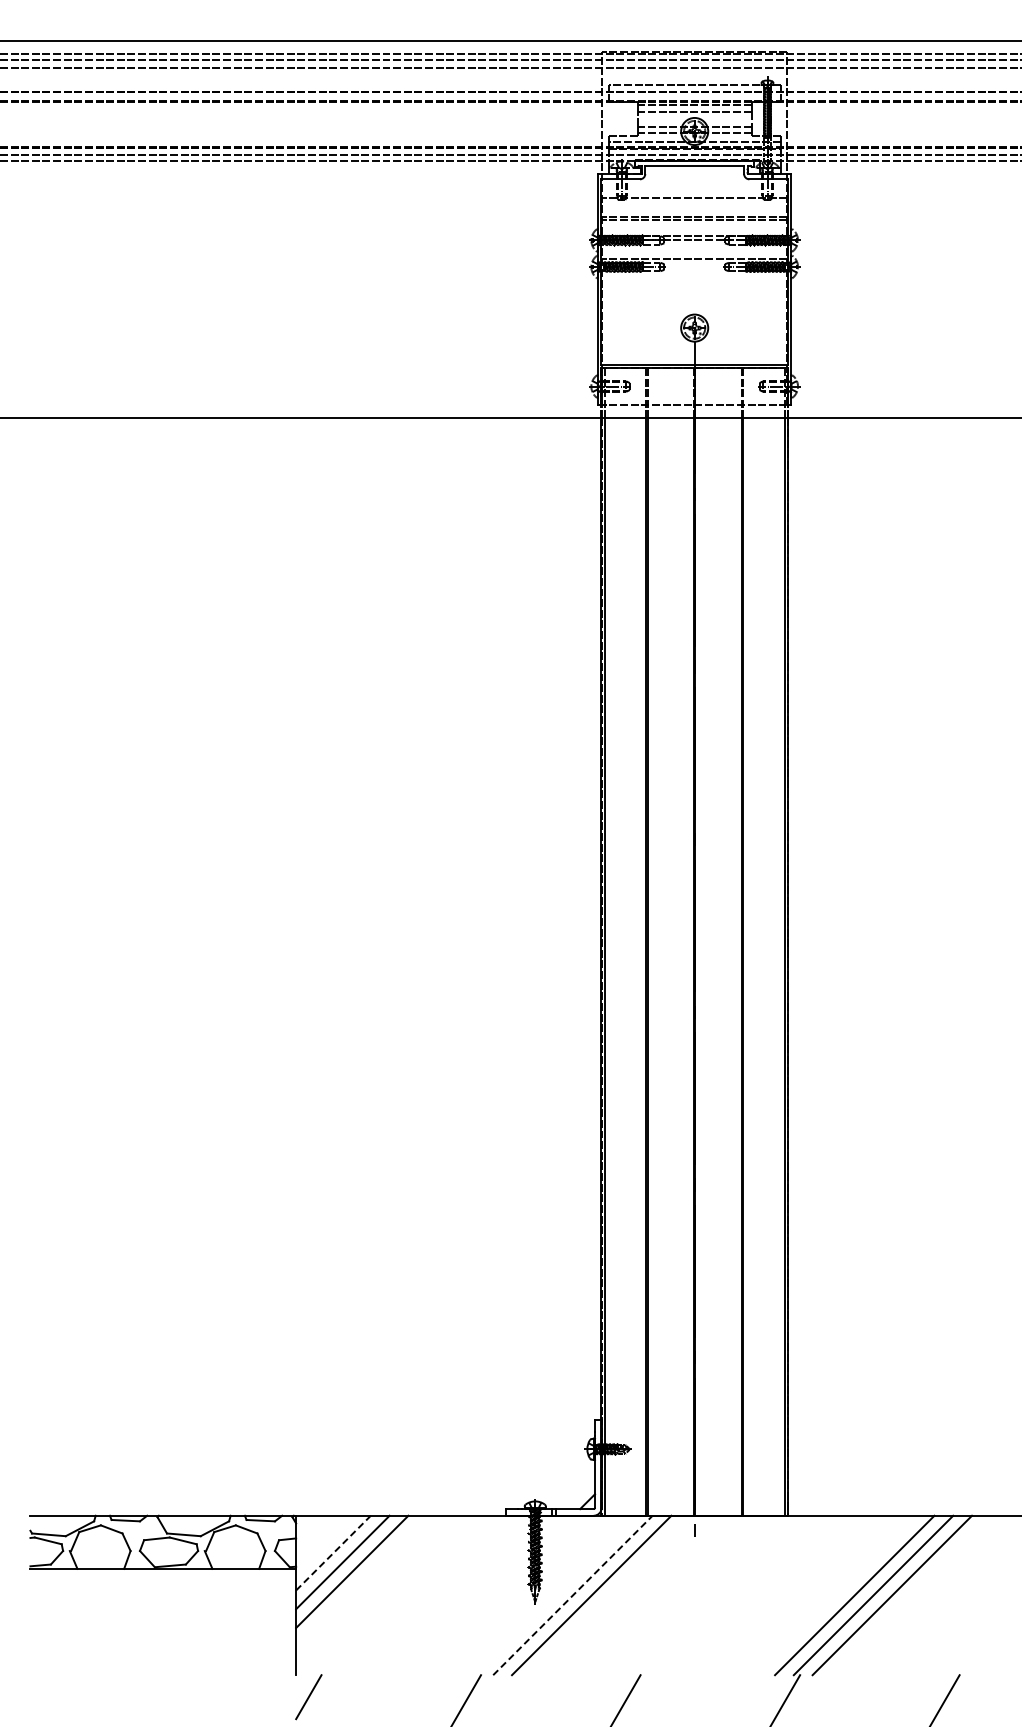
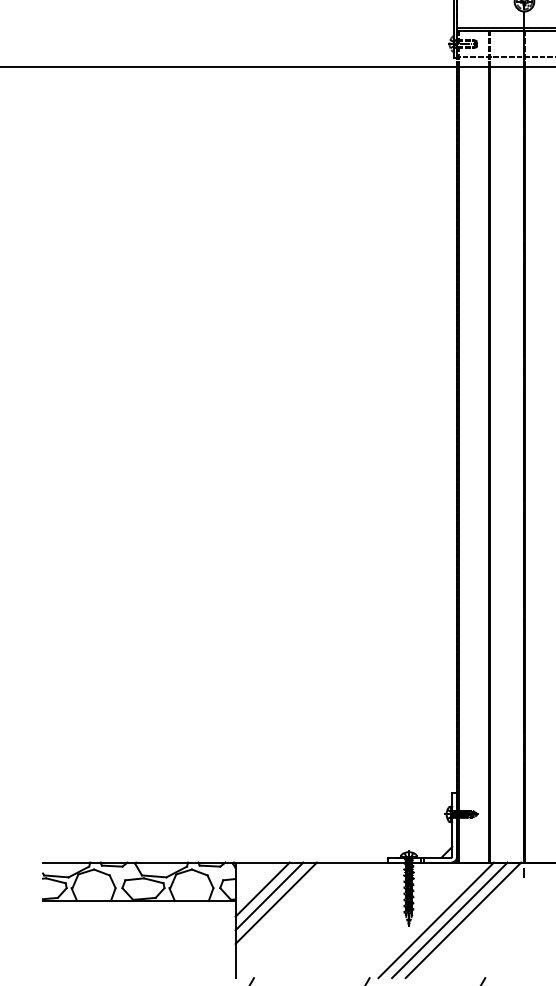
line: (333, 1553) -> (262, 889), dashed -> solid
line: (572, 1595) -> (435, 920), dashed -> solid
line: (610, 1595) -> (463, 920), added

